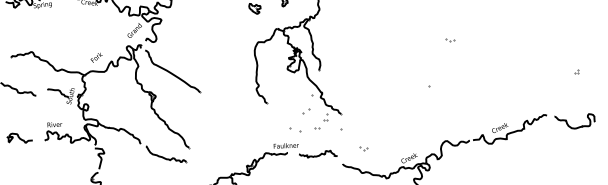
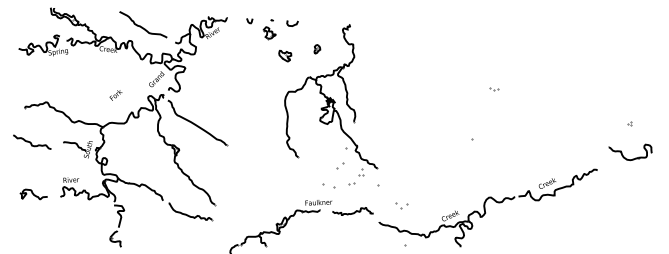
text: (96, 57) -> (115, 95), moved
part: (576, 127) -> (632, 158), moved
part: (363, 148) -> (401, 205), size x1.6

